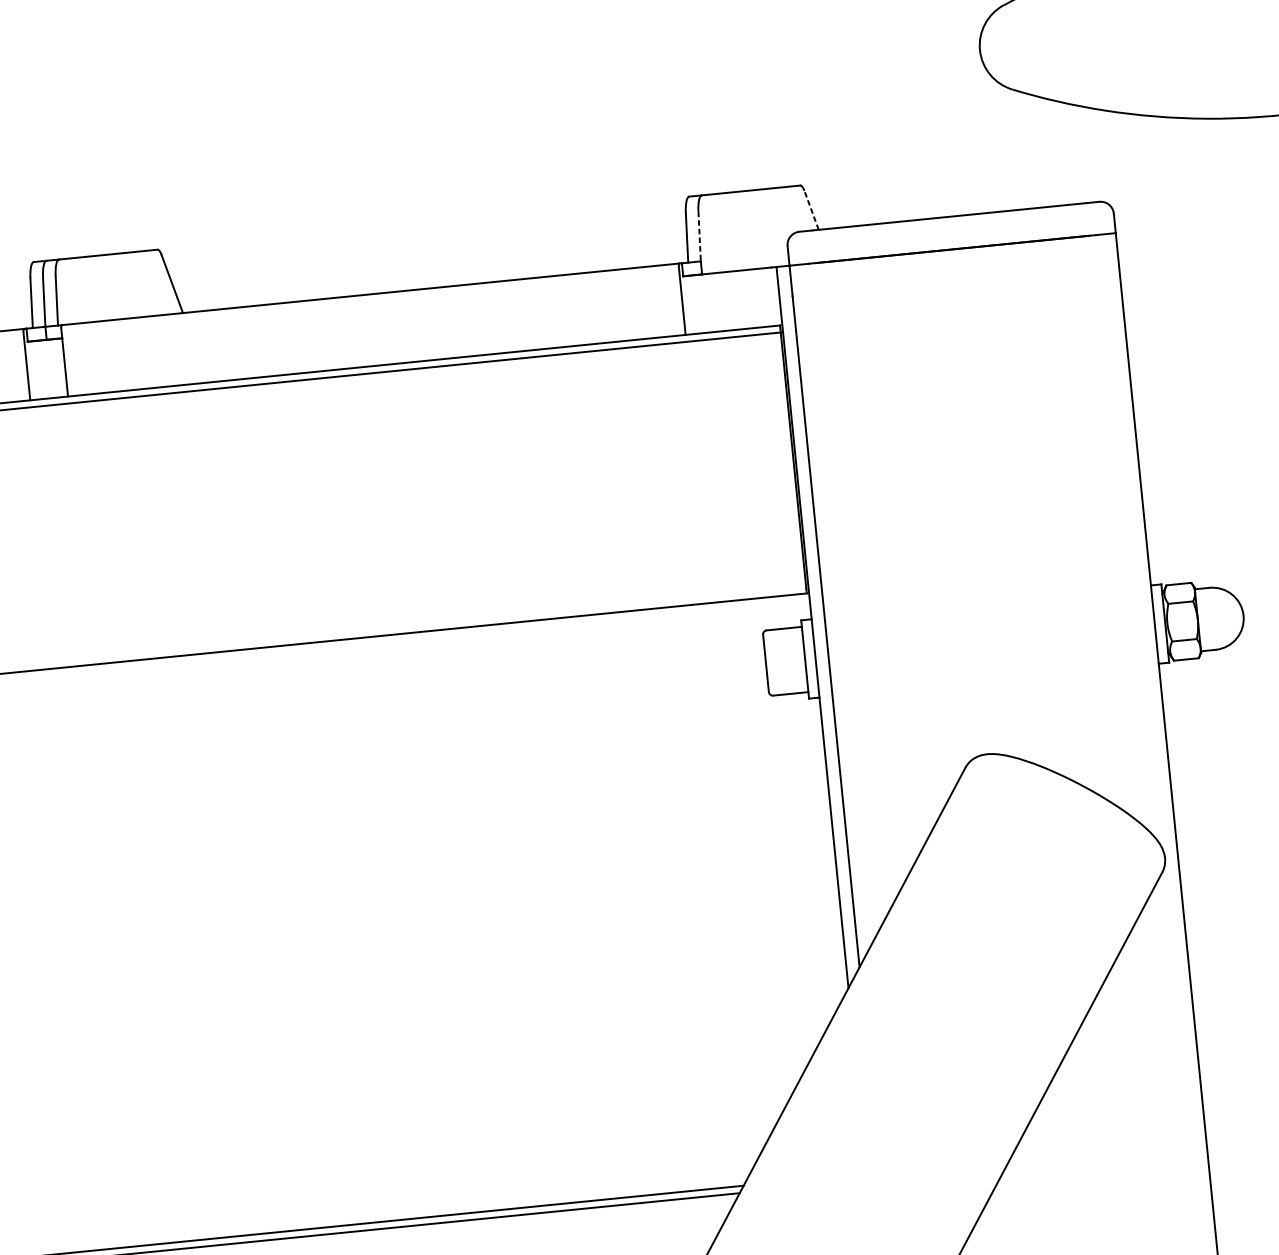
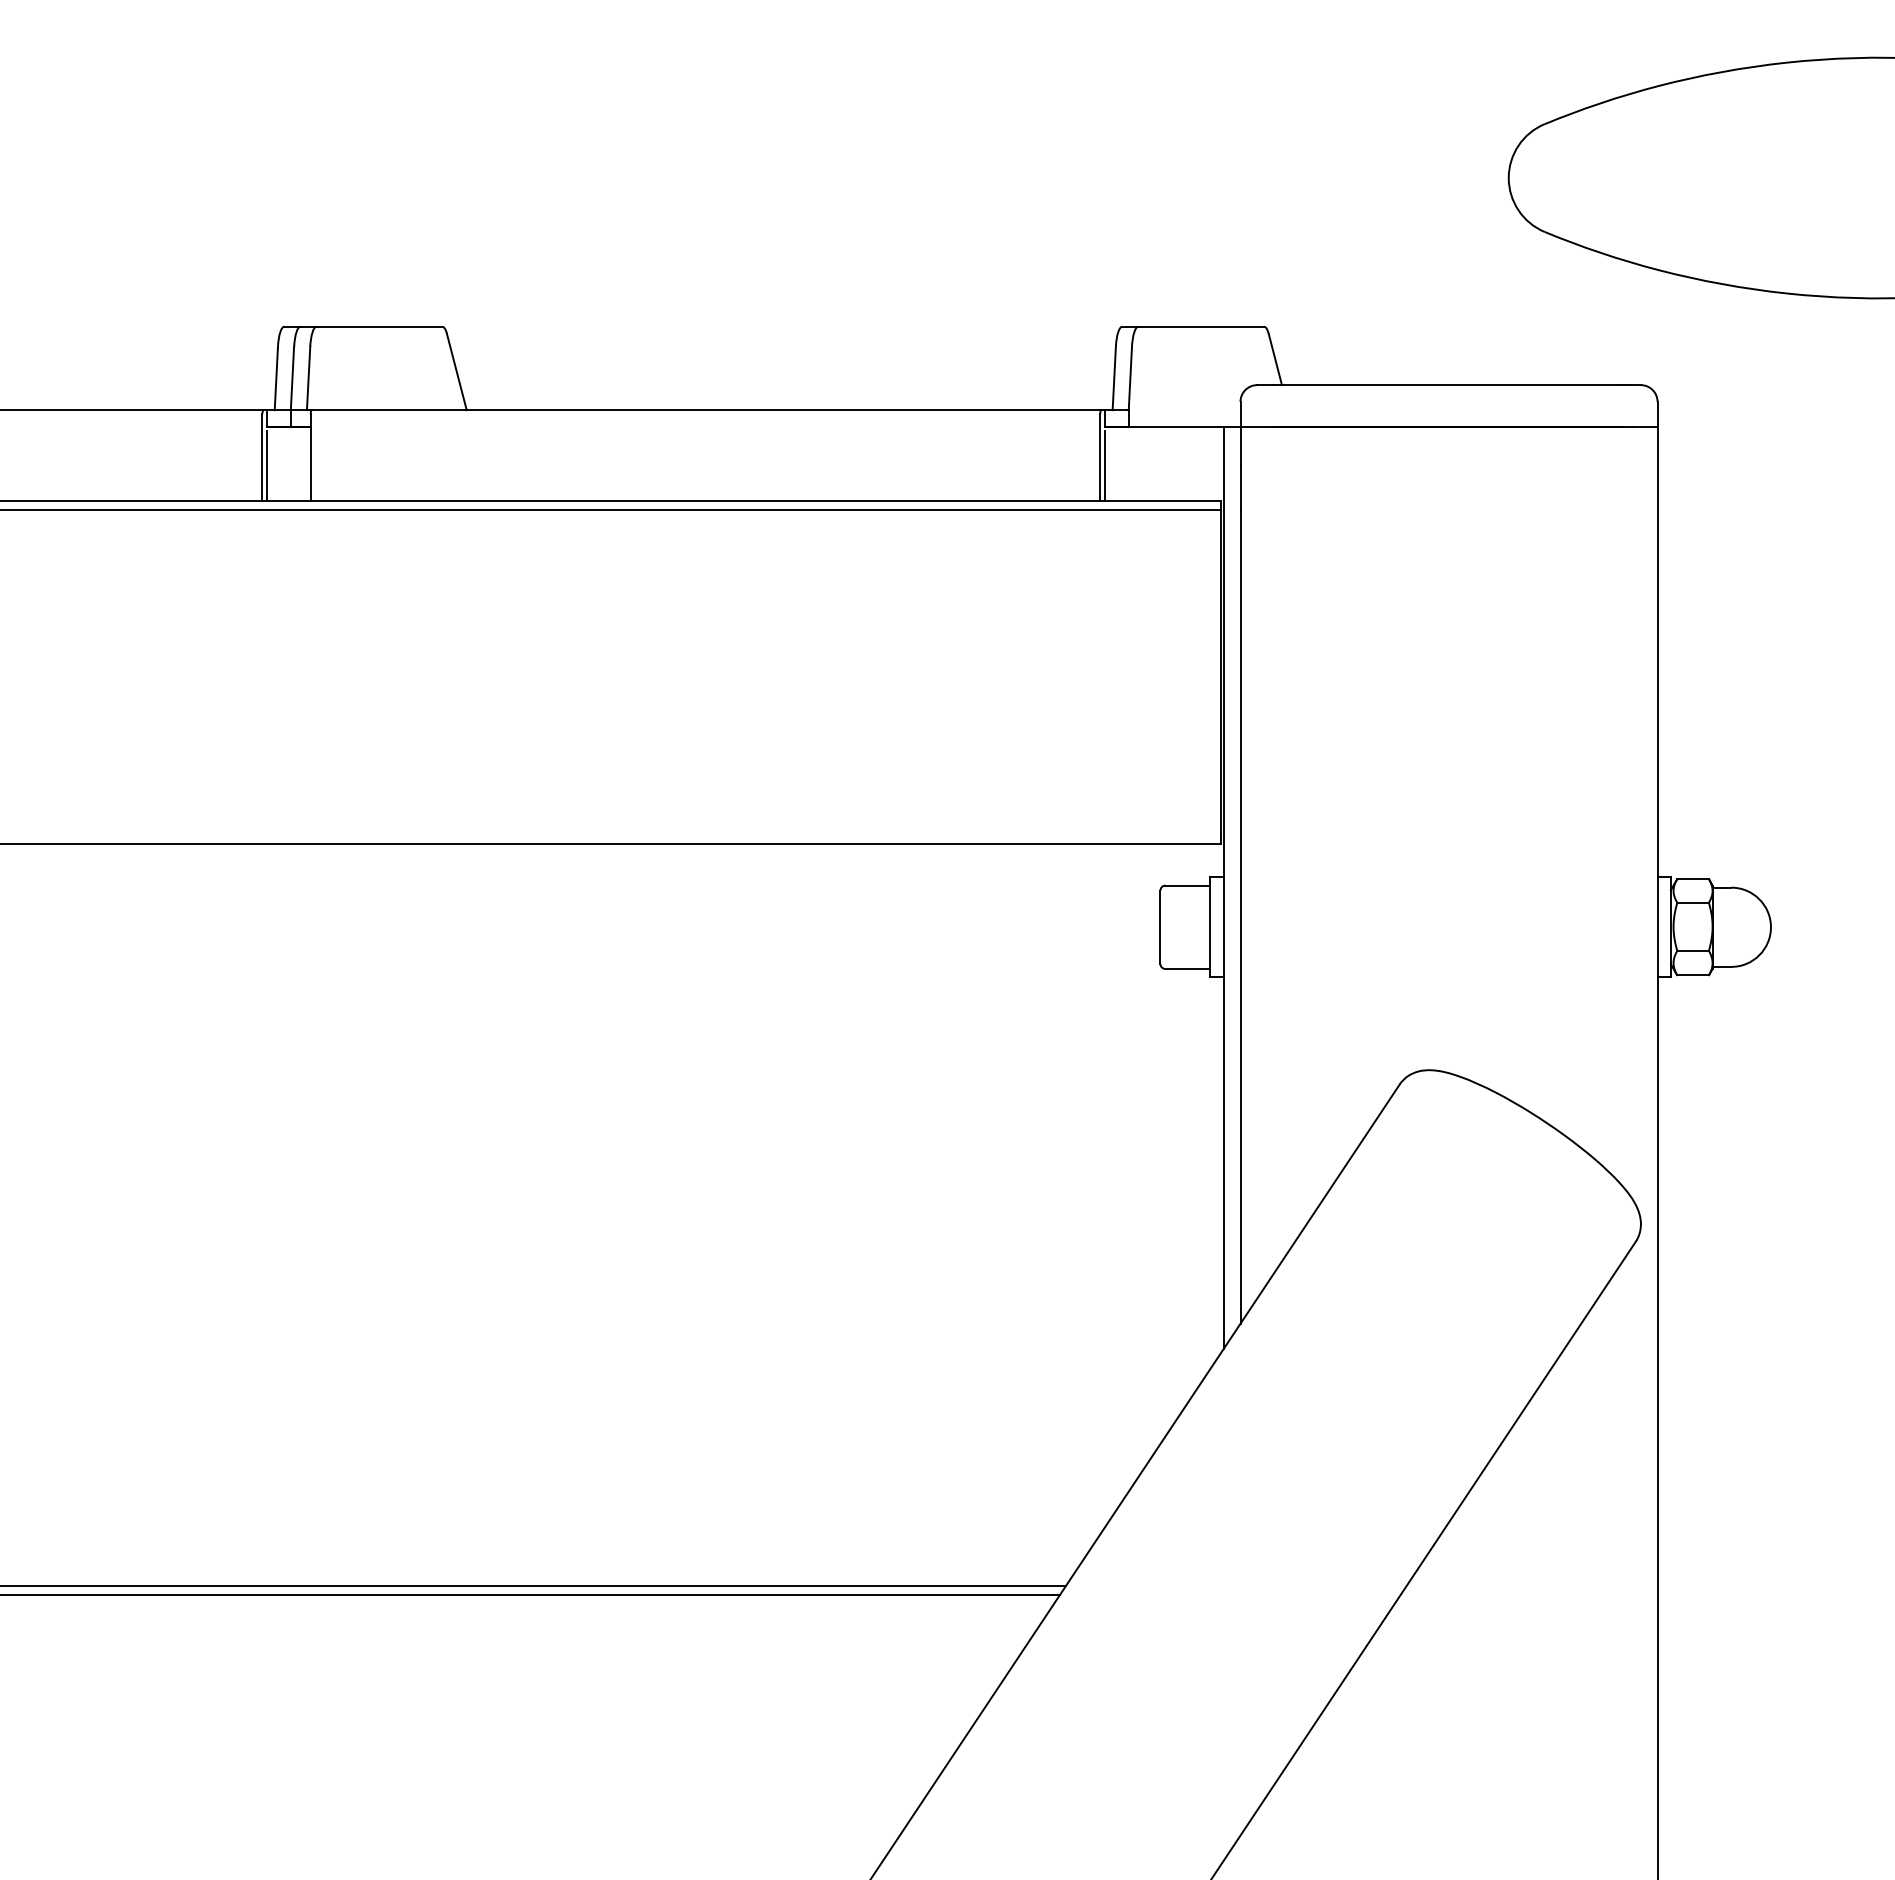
line: (811, 210) -> (1275, 359), dashed -> solid
line: (699, 236) -> (1130, 378), dashed -> solid
line: (686, 307) -> (1104, 466), added
line: (30, 372) -> (266, 466), added

